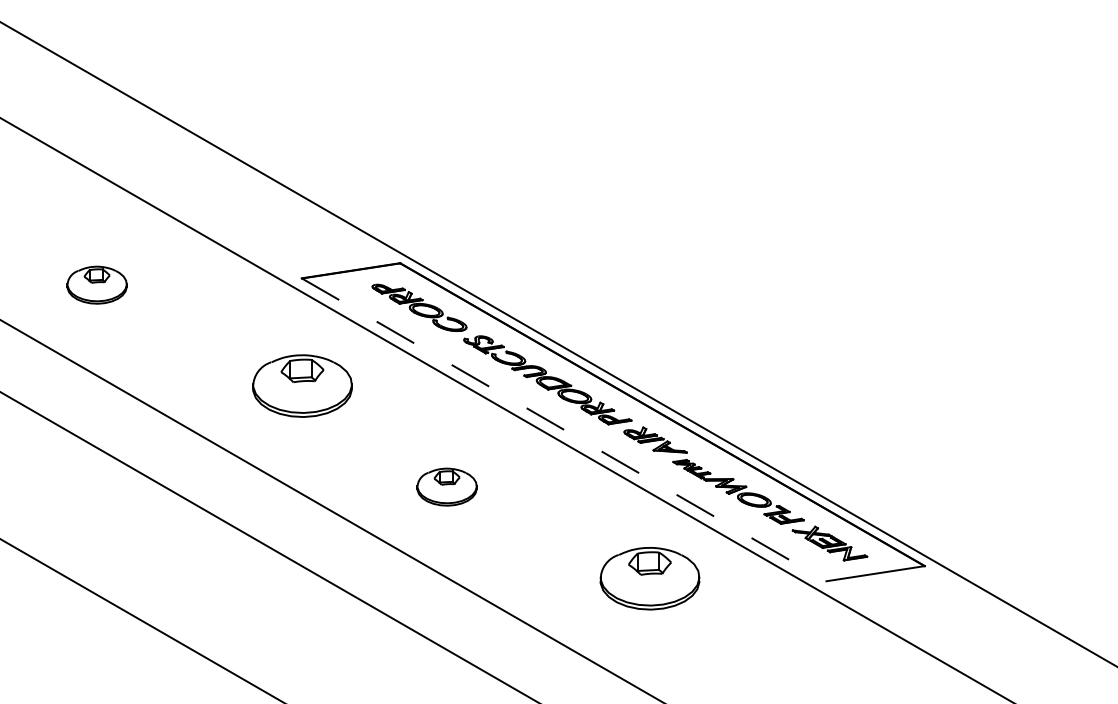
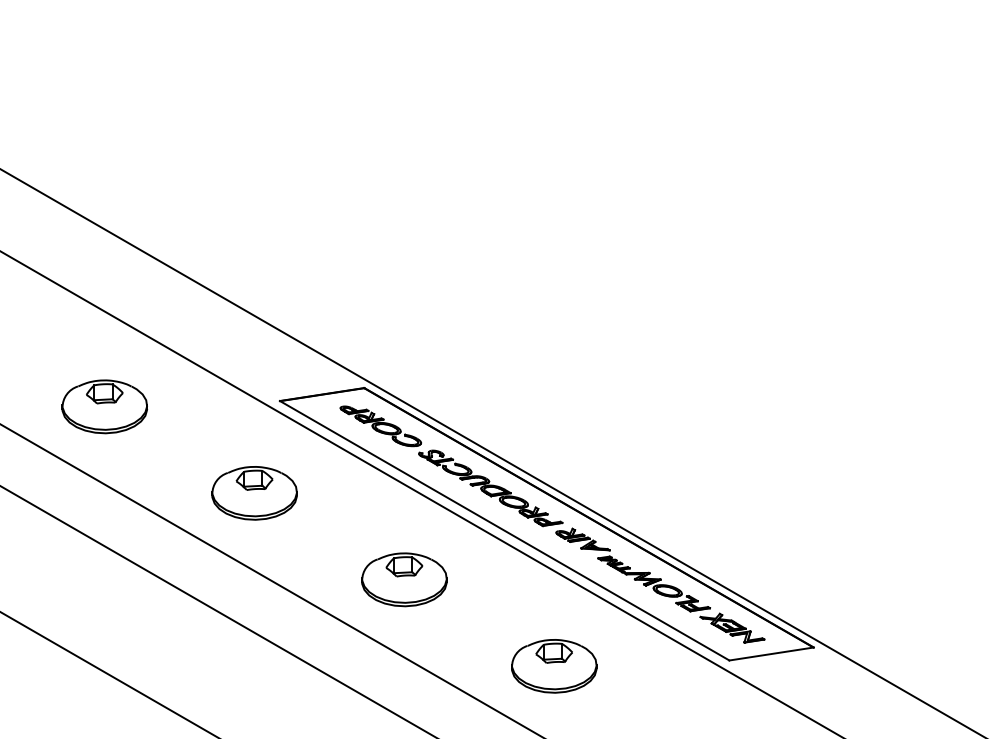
part: (96, 284) -> (104, 406), size x1.67
part: (302, 386) -> (254, 493), moved
line: (565, 430) -> (505, 531), dashed -> solid
part: (447, 486) -> (404, 579), size x1.67
part: (650, 578) -> (554, 666), moved

